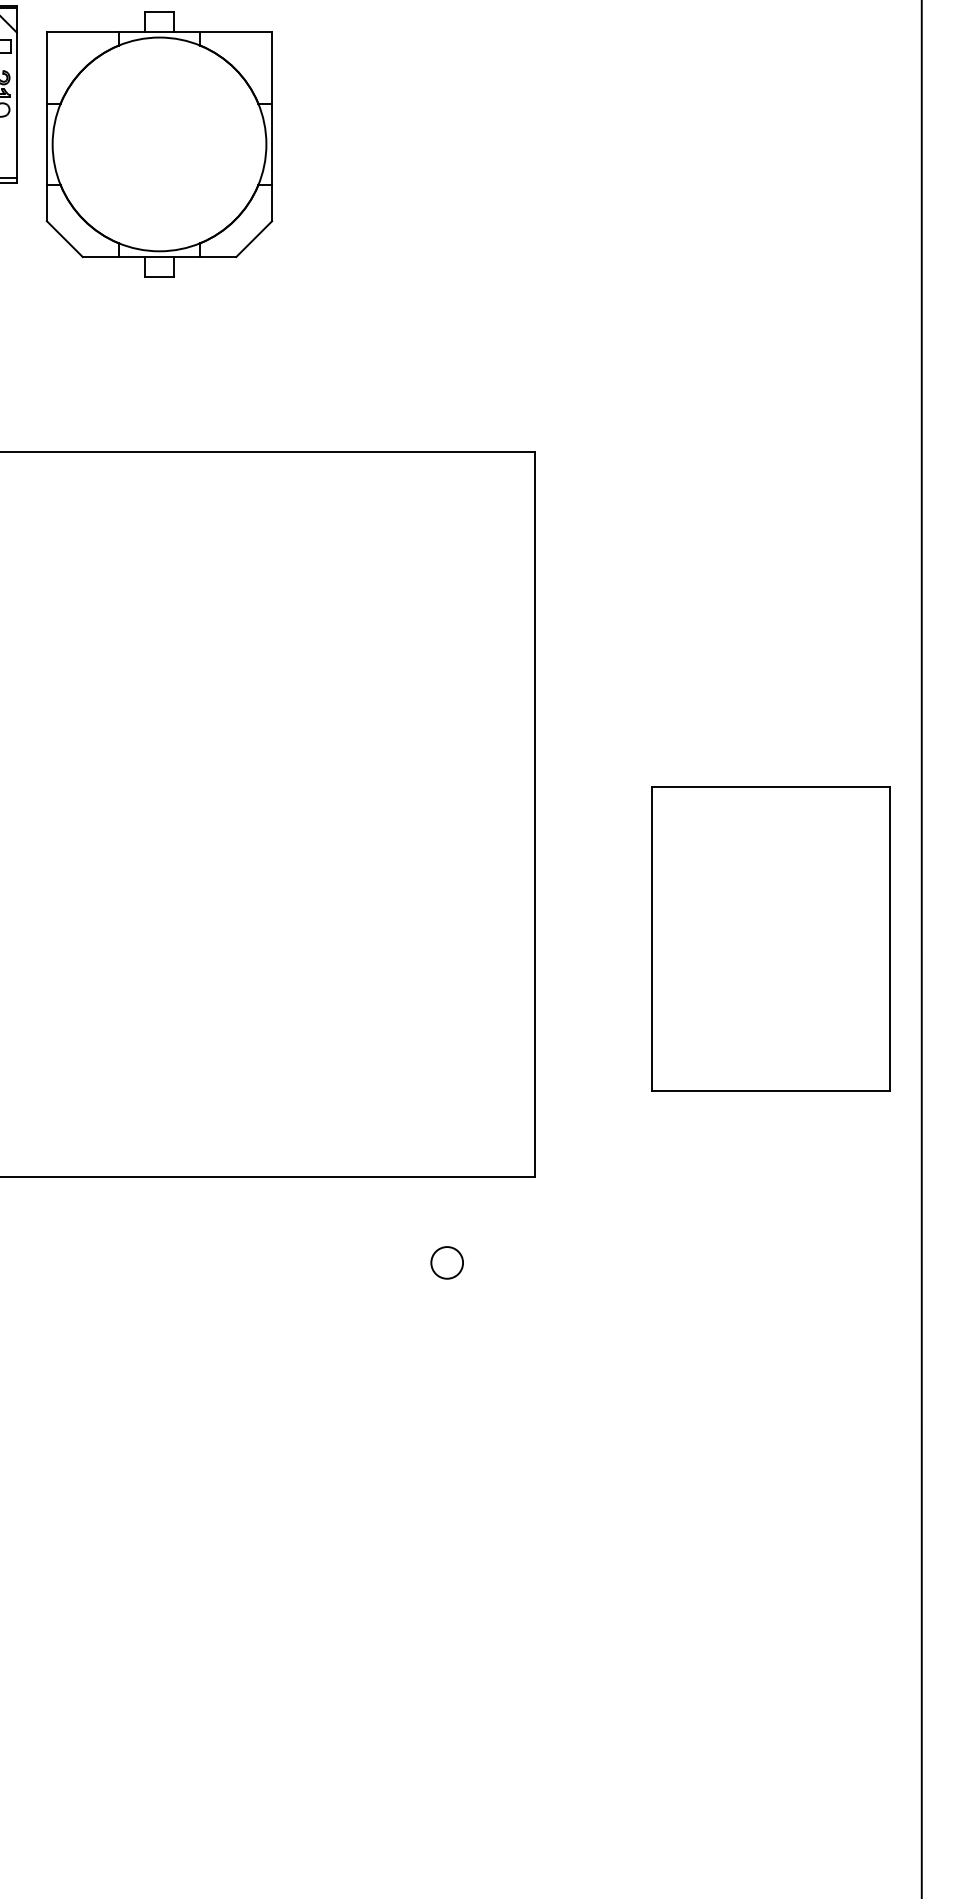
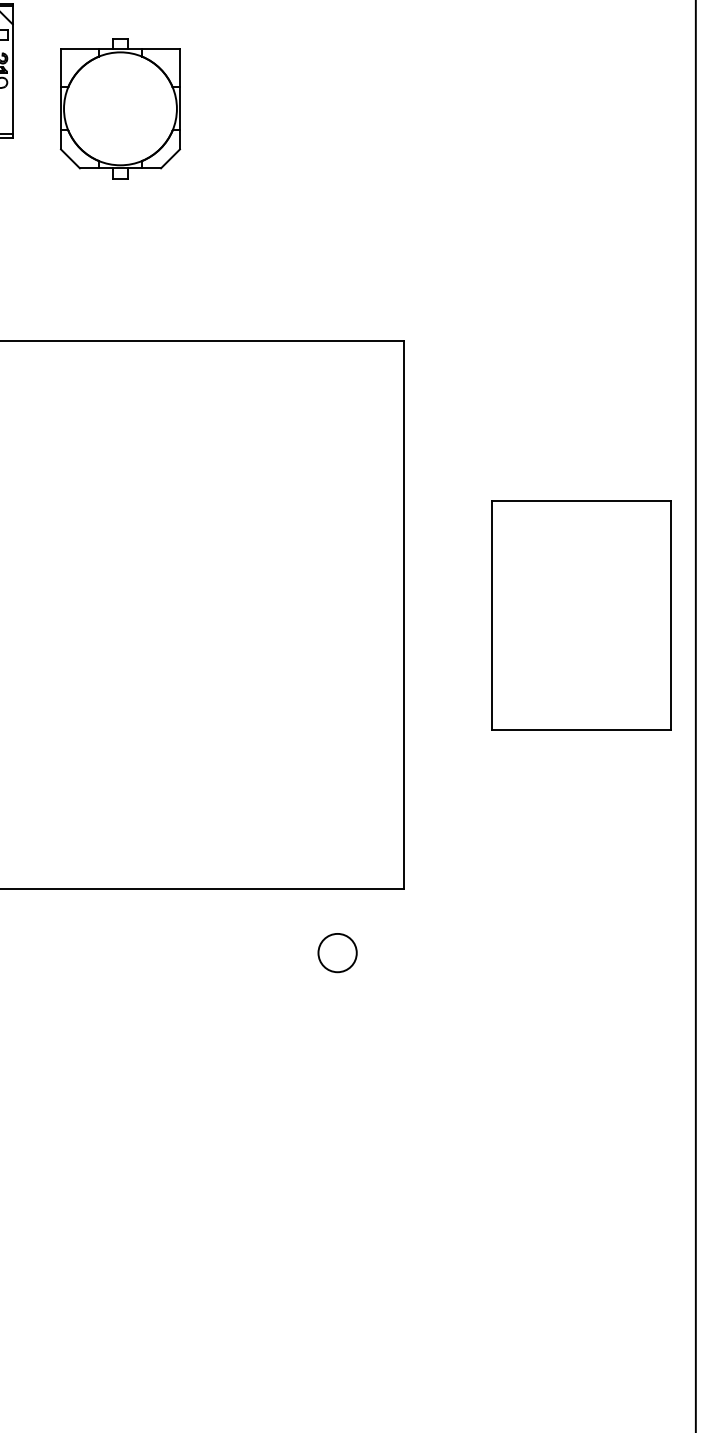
part: (159, 144) -> (120, 108), size x0.7
part: (770, 938) -> (581, 615), moved
circle: (447, 1262) -> (337, 952), size x1.6

